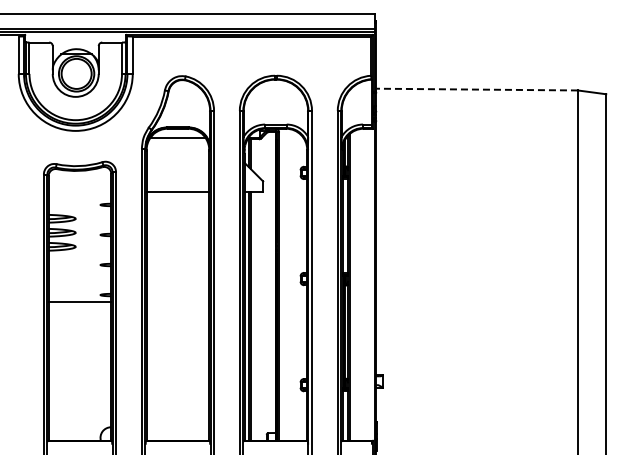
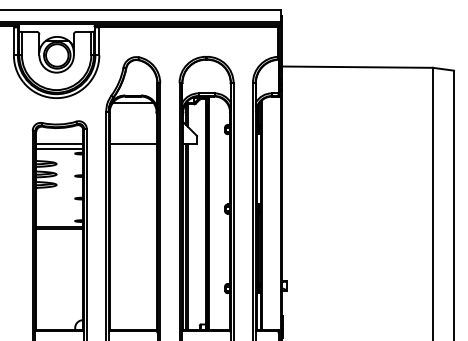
line: (477, 89) -> (357, 67), dashed -> solid
line: (79, 191) -> (59, 143), added
line: (79, 198) -> (59, 148), added
line: (79, 305) -> (59, 228), added

